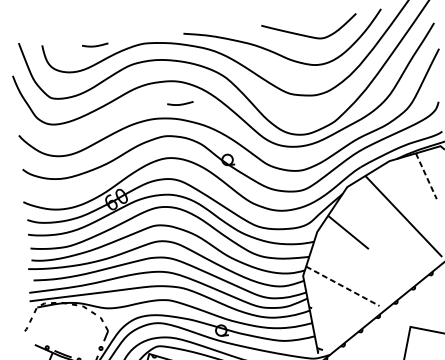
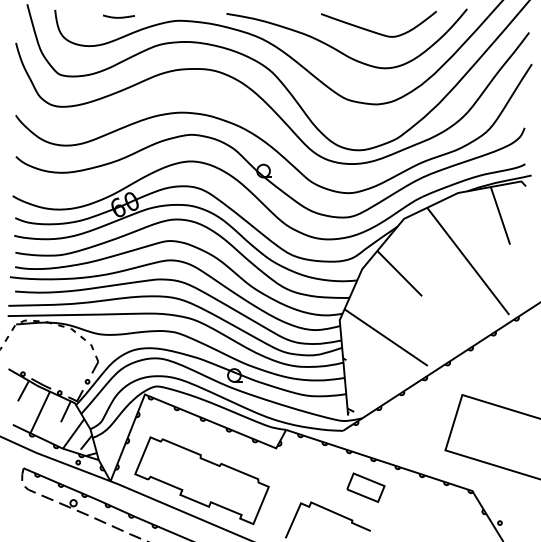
curve: (180, 103) -> (214, 97), removed
line: (426, 176) -> (500, 216), dashed -> solid
line: (343, 286) -> (386, 337), dashed -> solid

